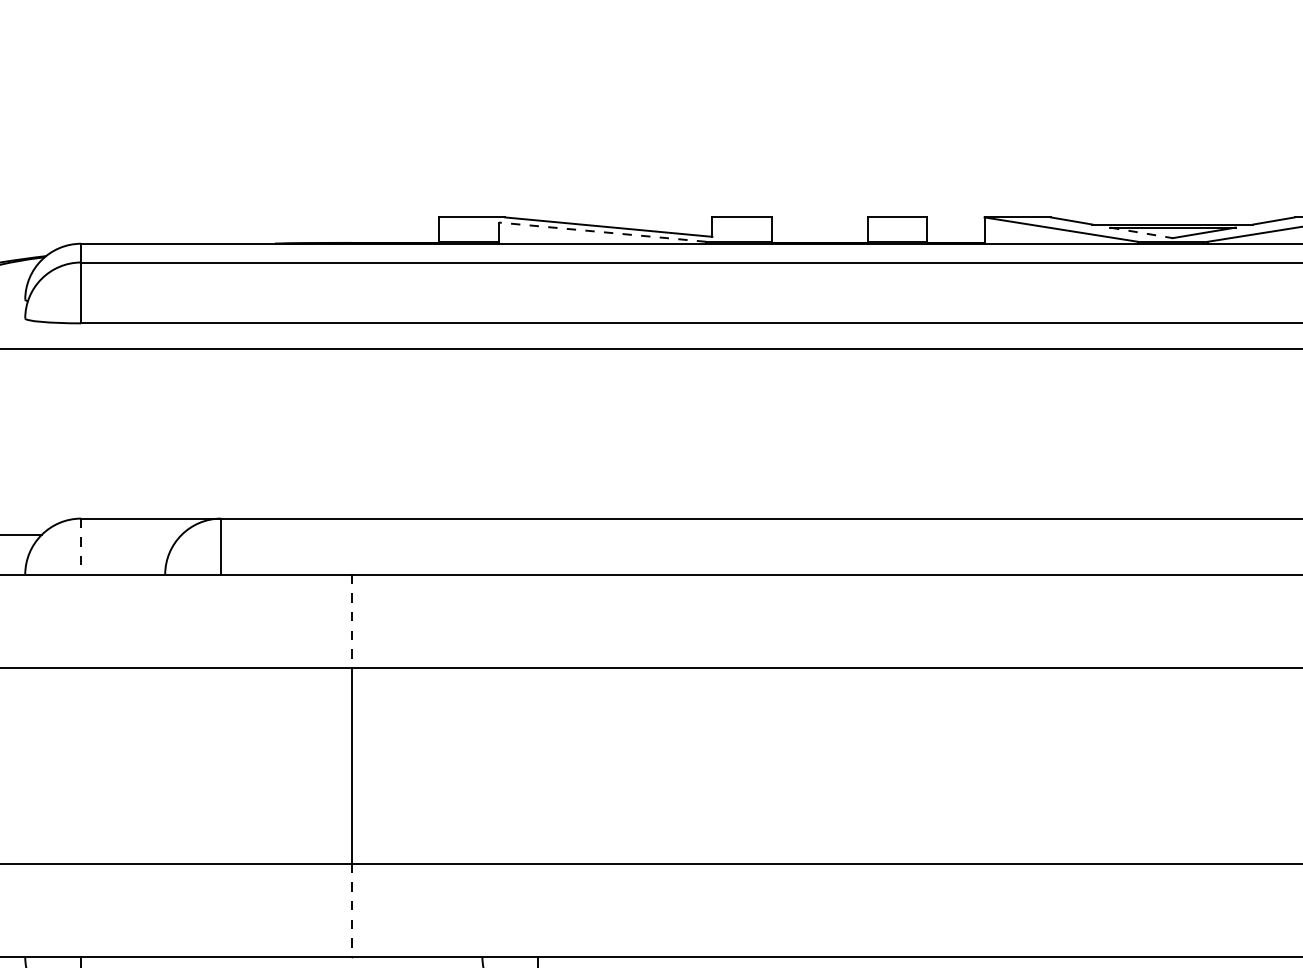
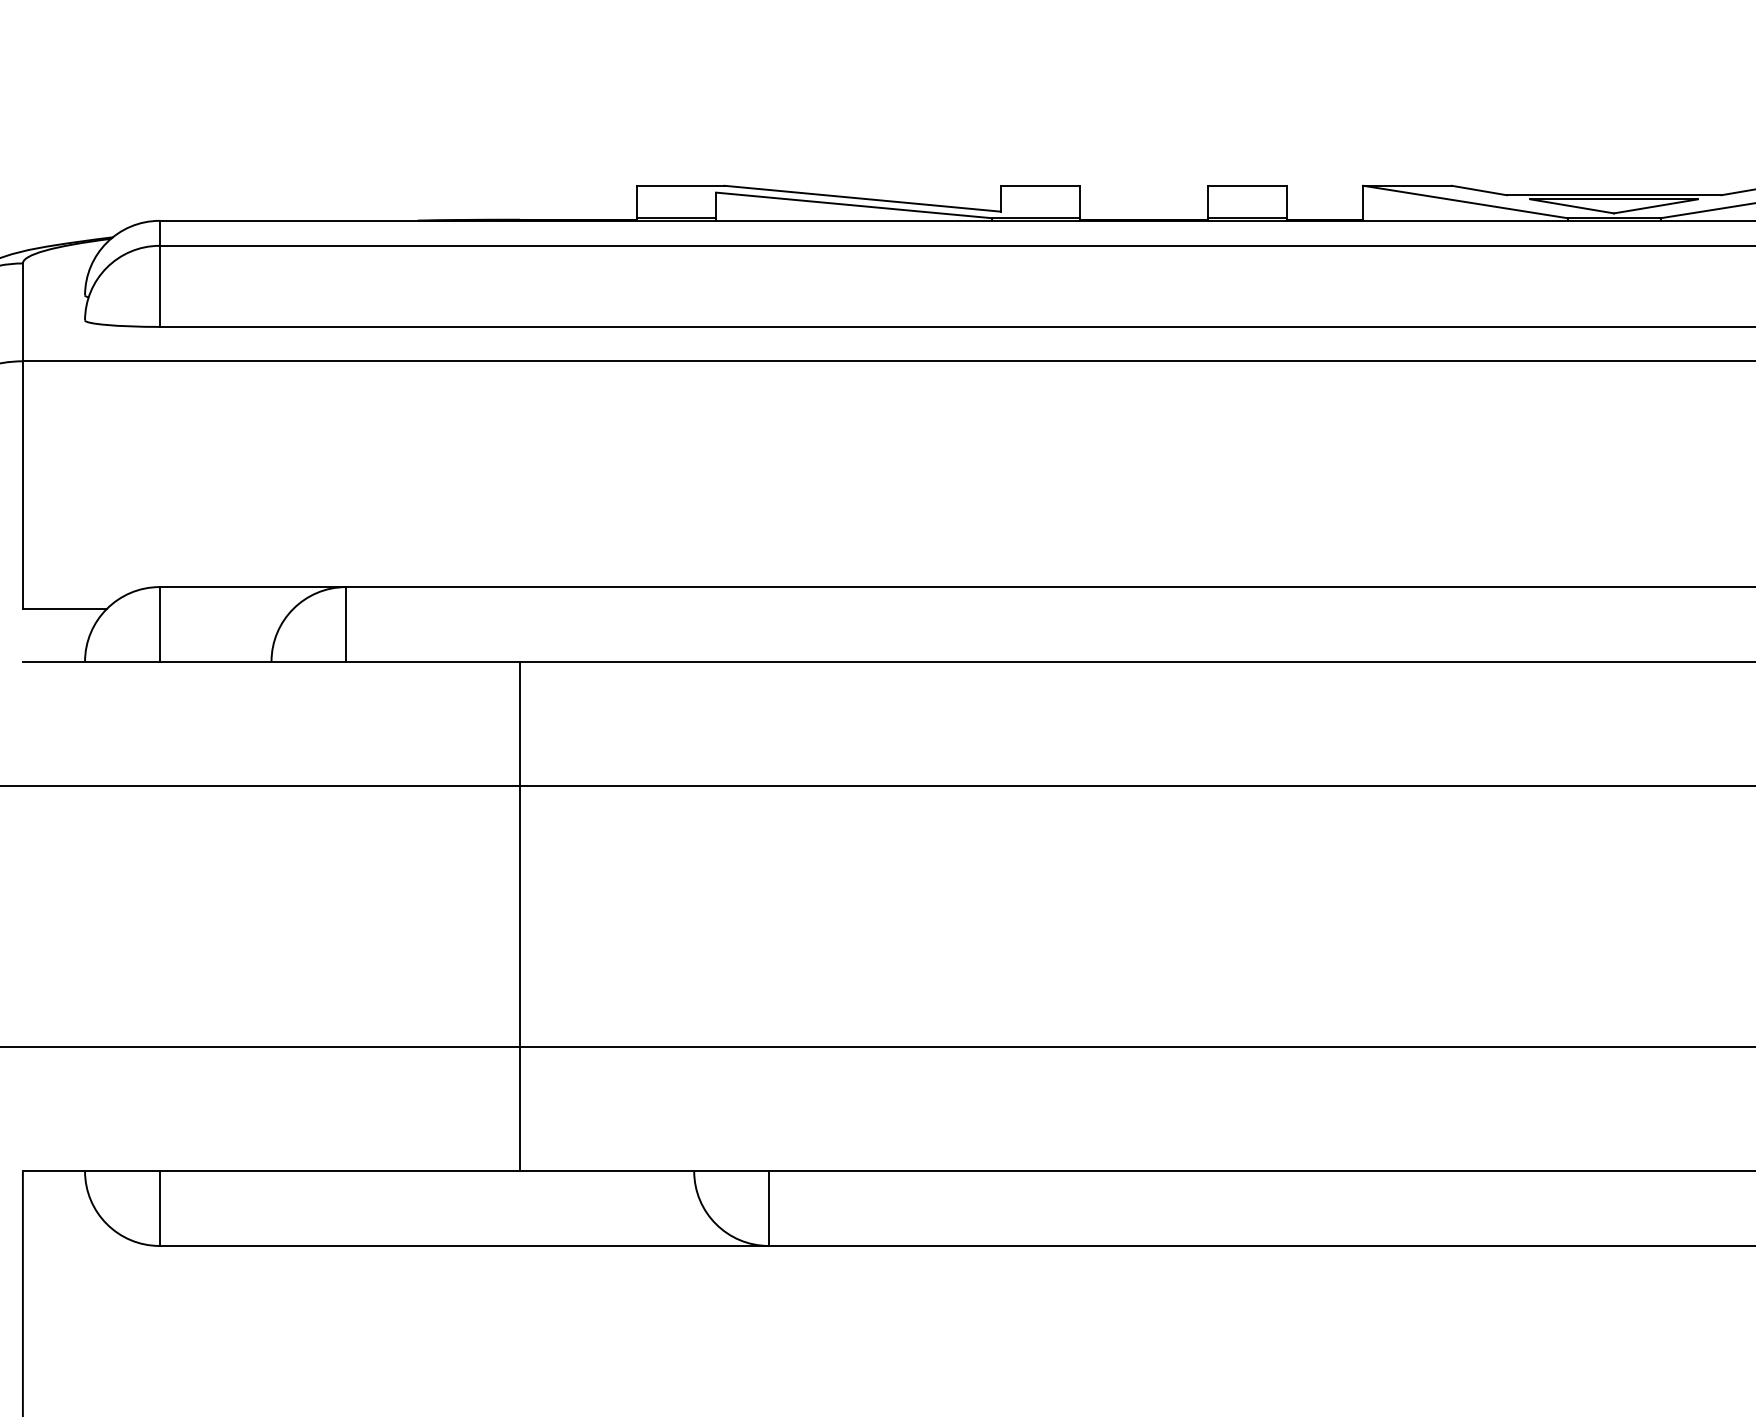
line: (602, 232) -> (854, 205), dashed -> solid
line: (1141, 232) -> (1572, 206), dashed -> solid
line: (81, 546) -> (159, 624), dashed -> solid
line: (352, 621) -> (520, 724), dashed -> solid
line: (352, 910) -> (520, 1109), dashed -> solid

